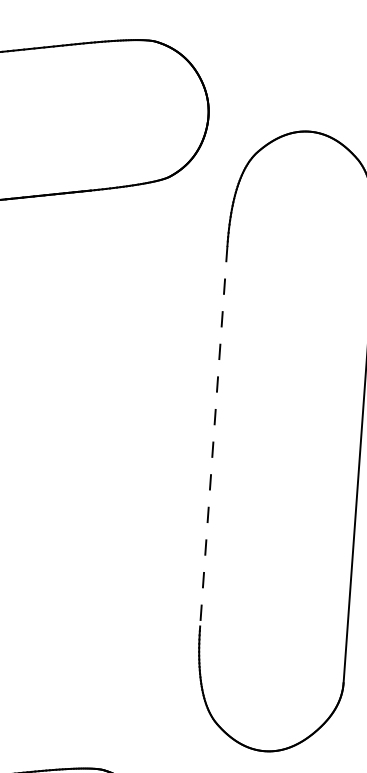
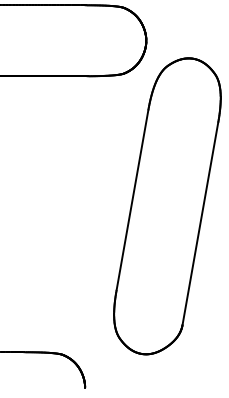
line: (213, 436) -> (132, 200), dashed -> solid

